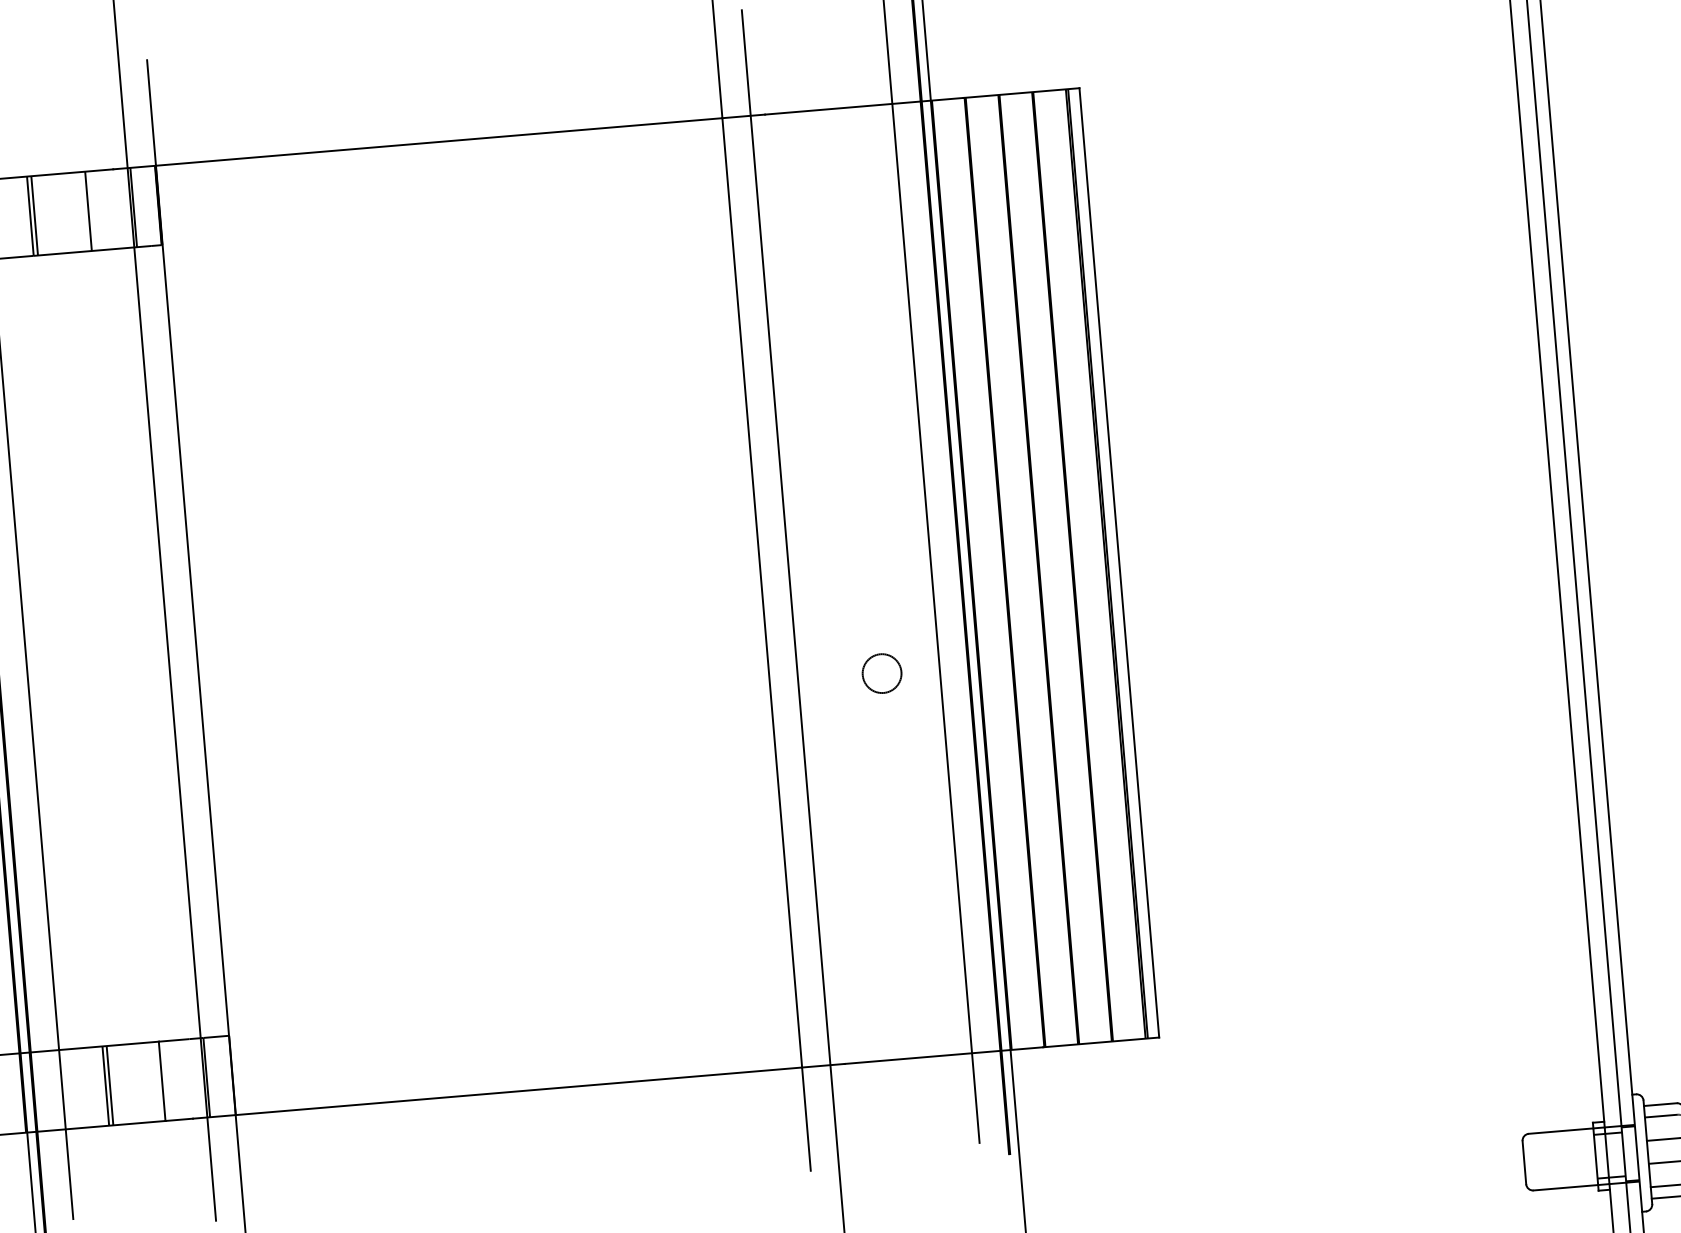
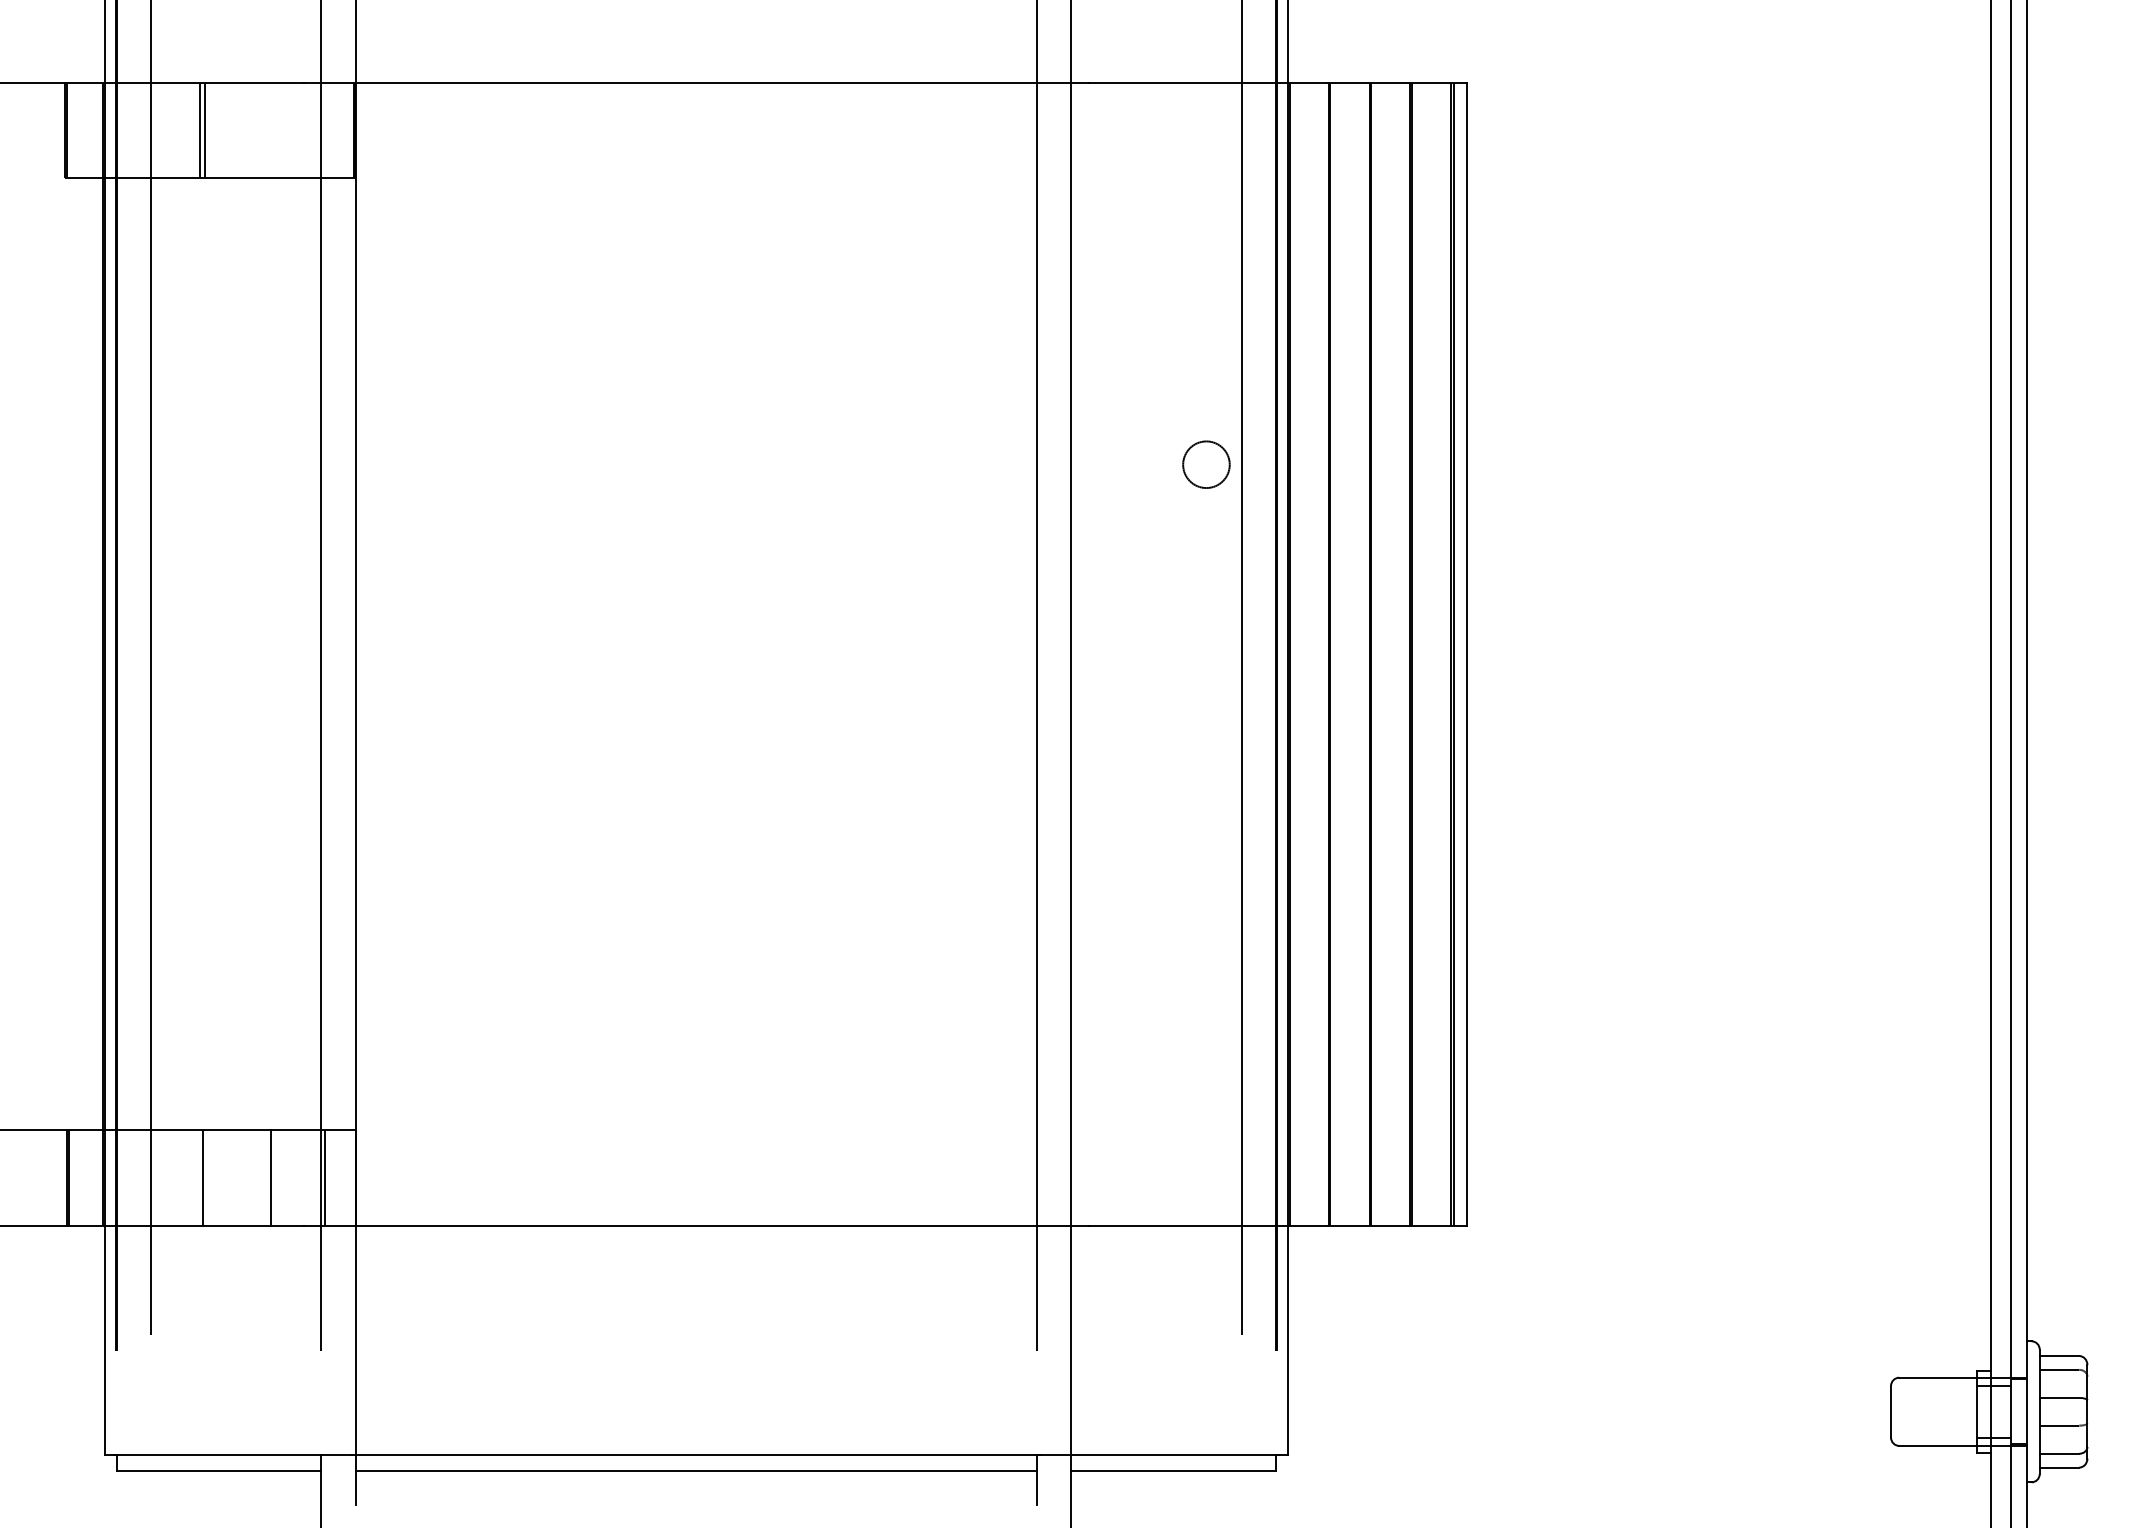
line: (133, 207) -> (324, 130), removed
line: (88, 211) -> (270, 130), removed
circle: (882, 673) -> (1206, 464), moved
line: (110, 1085) -> (208, 1177), removed

